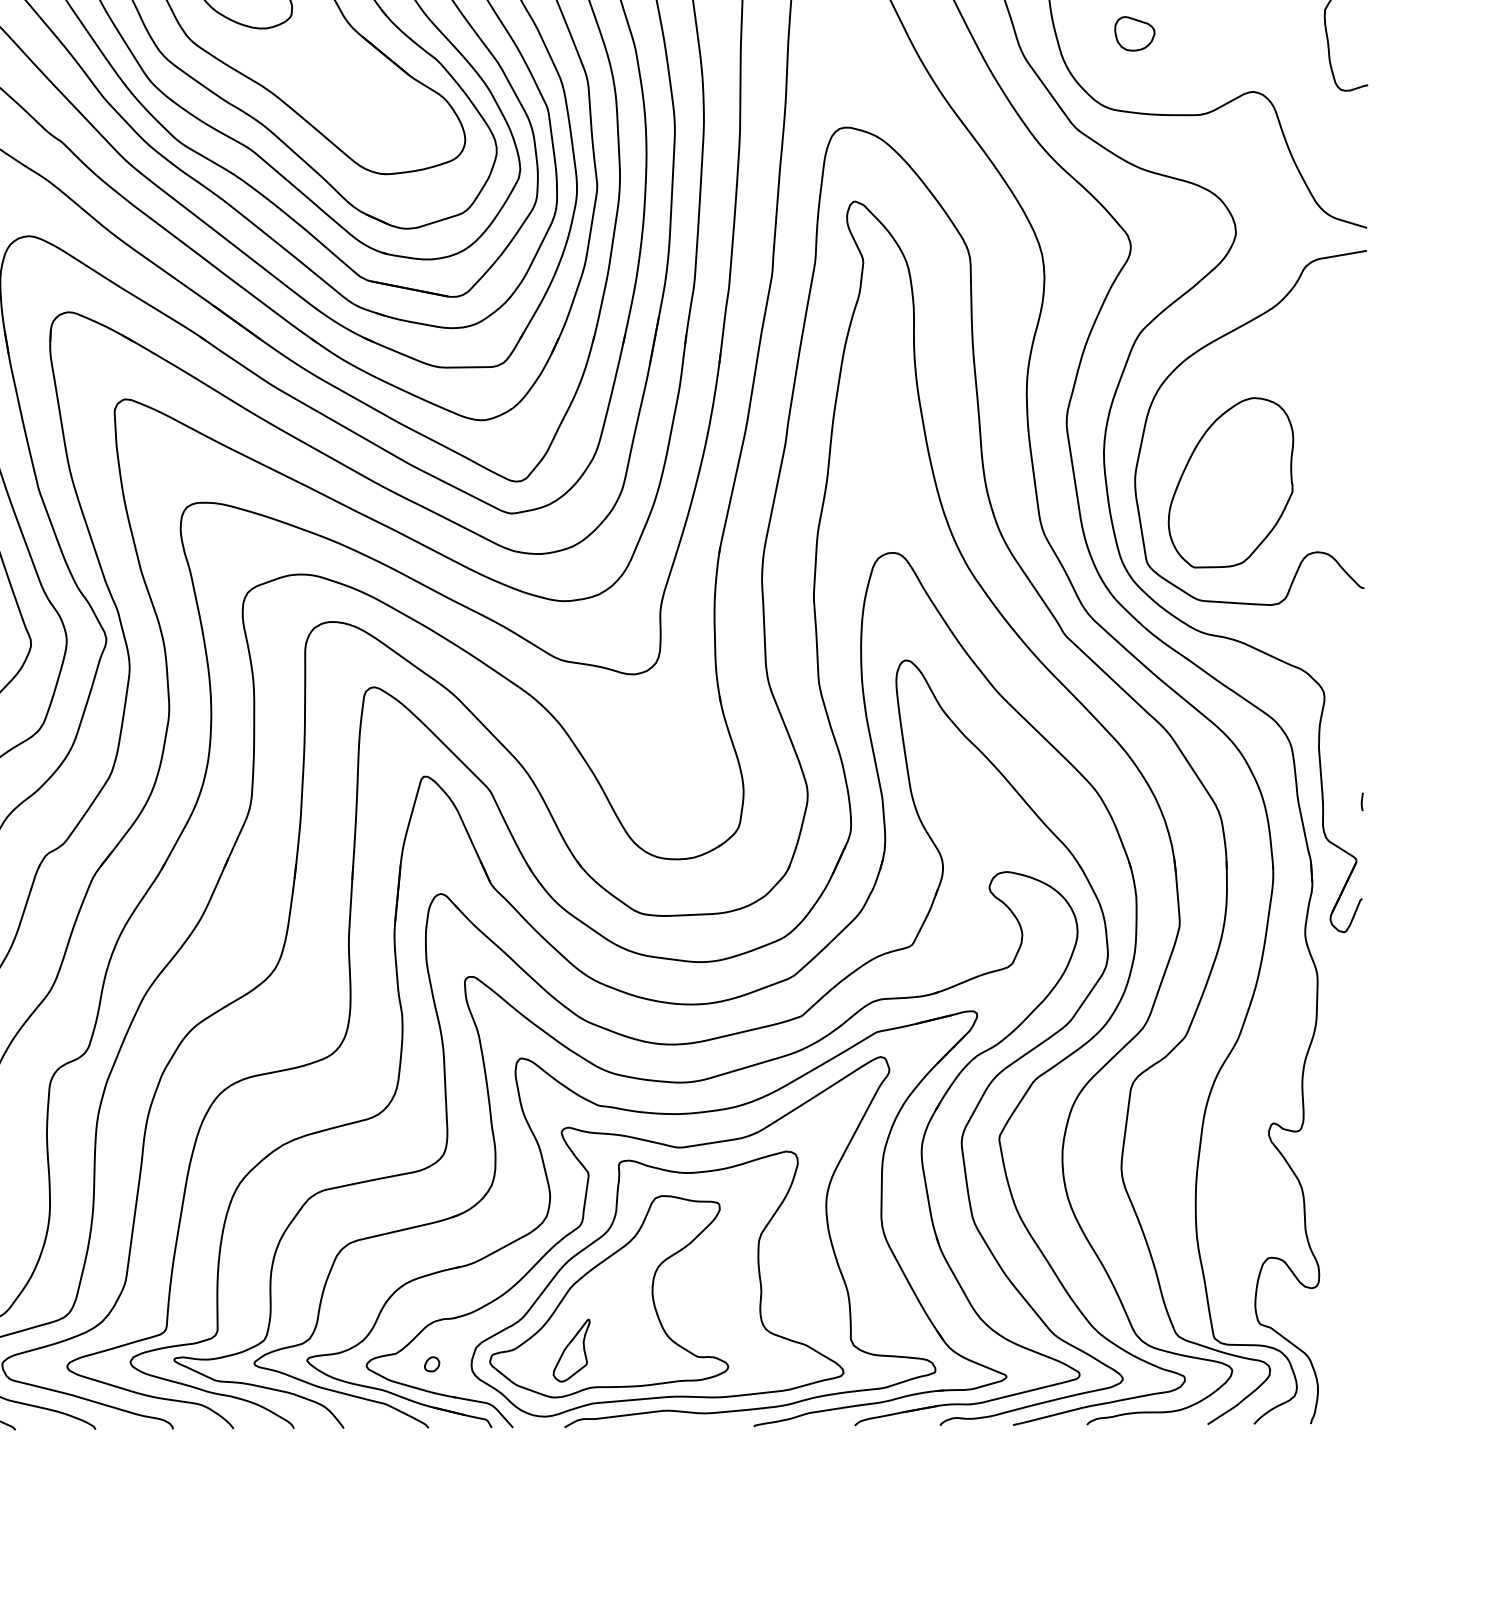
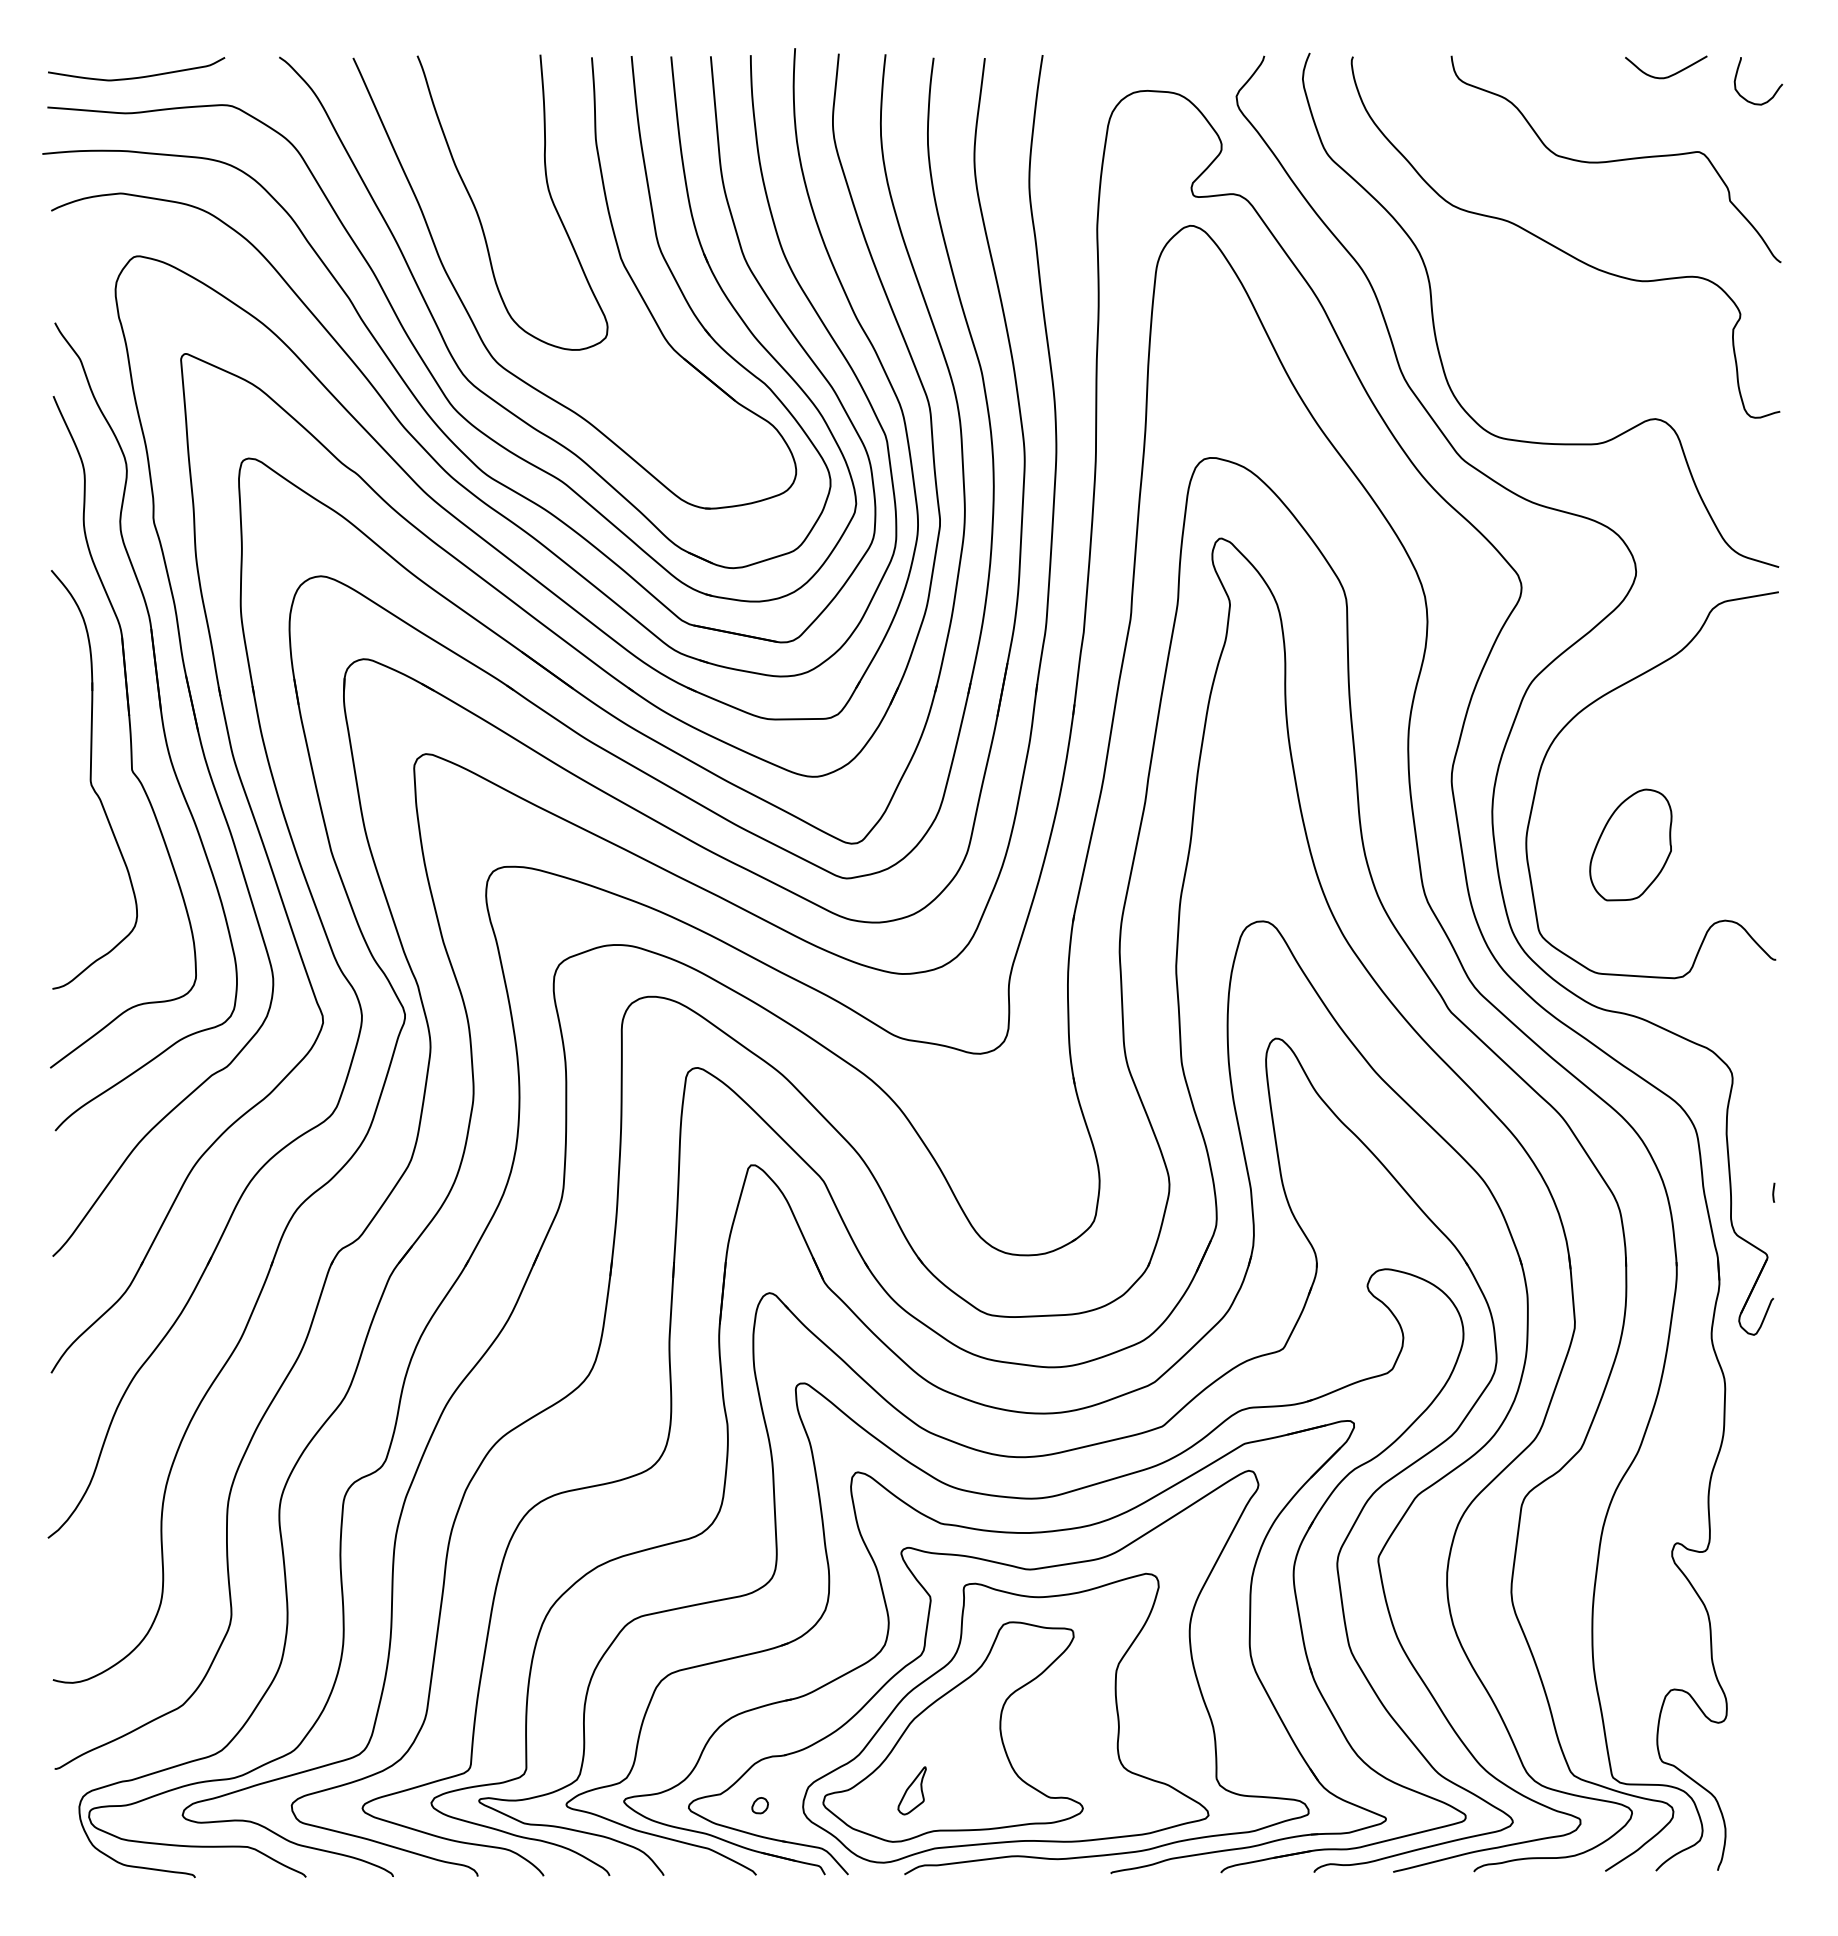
part: (1134, 33) -> (1525, 355), removed
part: (1230, 482) -> (1630, 844), size x0.6
part: (571, 1350) -> (911, 1790), size x0.7

